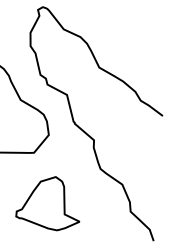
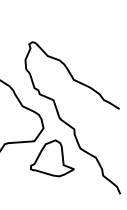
part: (49, 203) -> (52, 158), moved

